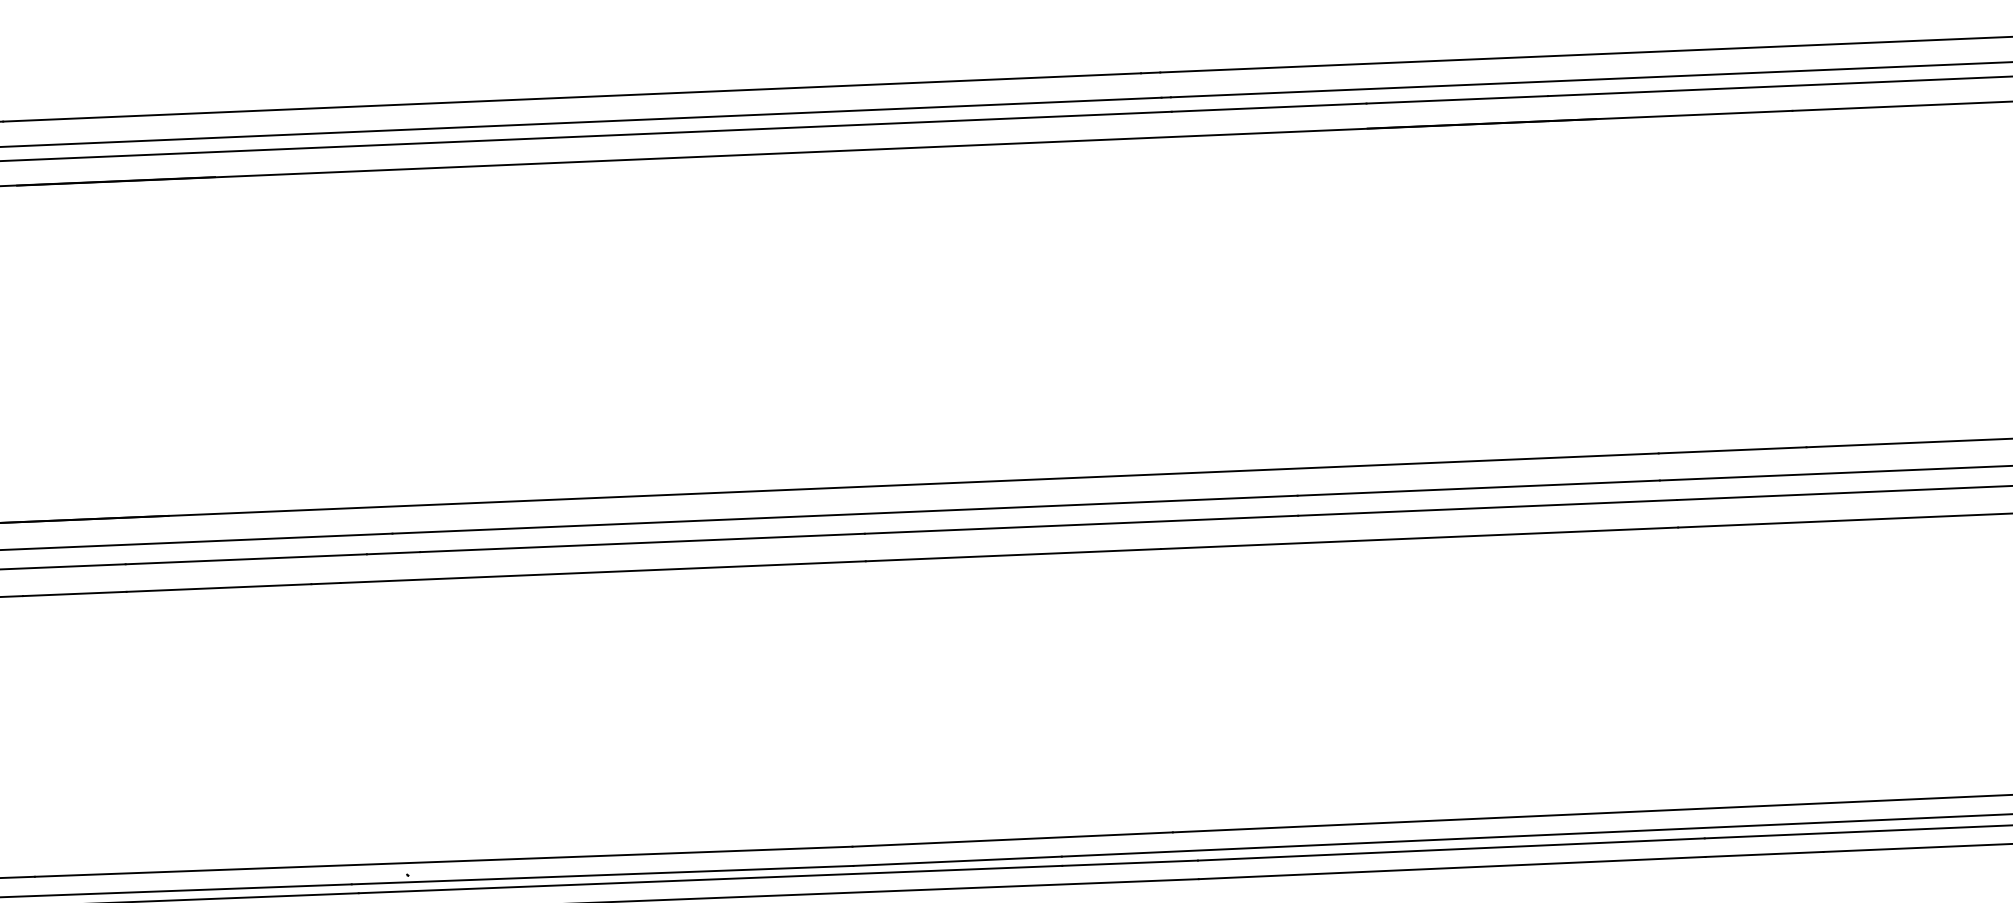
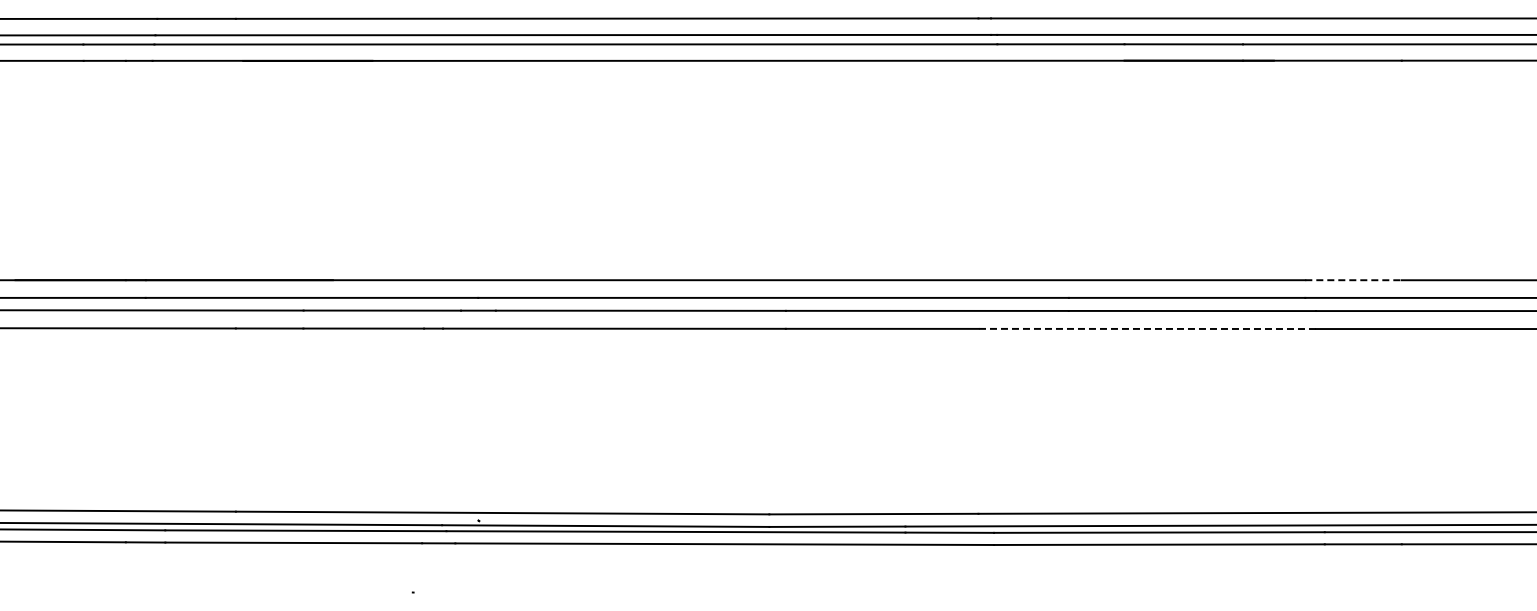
line: (1734, 450) -> (1354, 280), solid -> dashed
line: (1419, 537) -> (1147, 328), solid -> dashed

